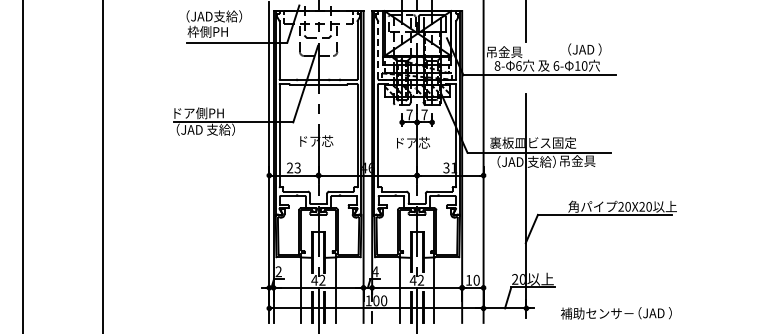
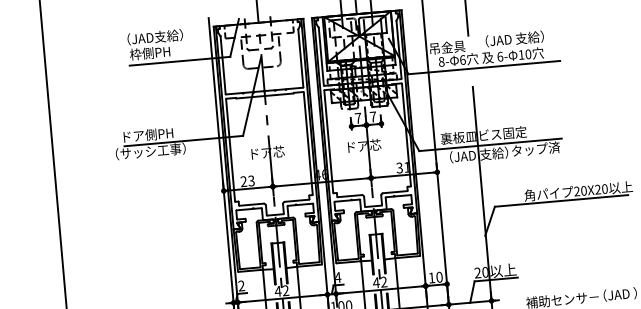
text: (570, 49) -> (512, 39), （JAD ） -> （JAD 支給）
line: (378, 50) -> (321, 56), dashed -> solid
text: (197, 129) -> (148, 151), （JAD 支給） -> （サッシ工事）
text: (583, 161) -> (535, 149), 吊金具 -> タップ済

